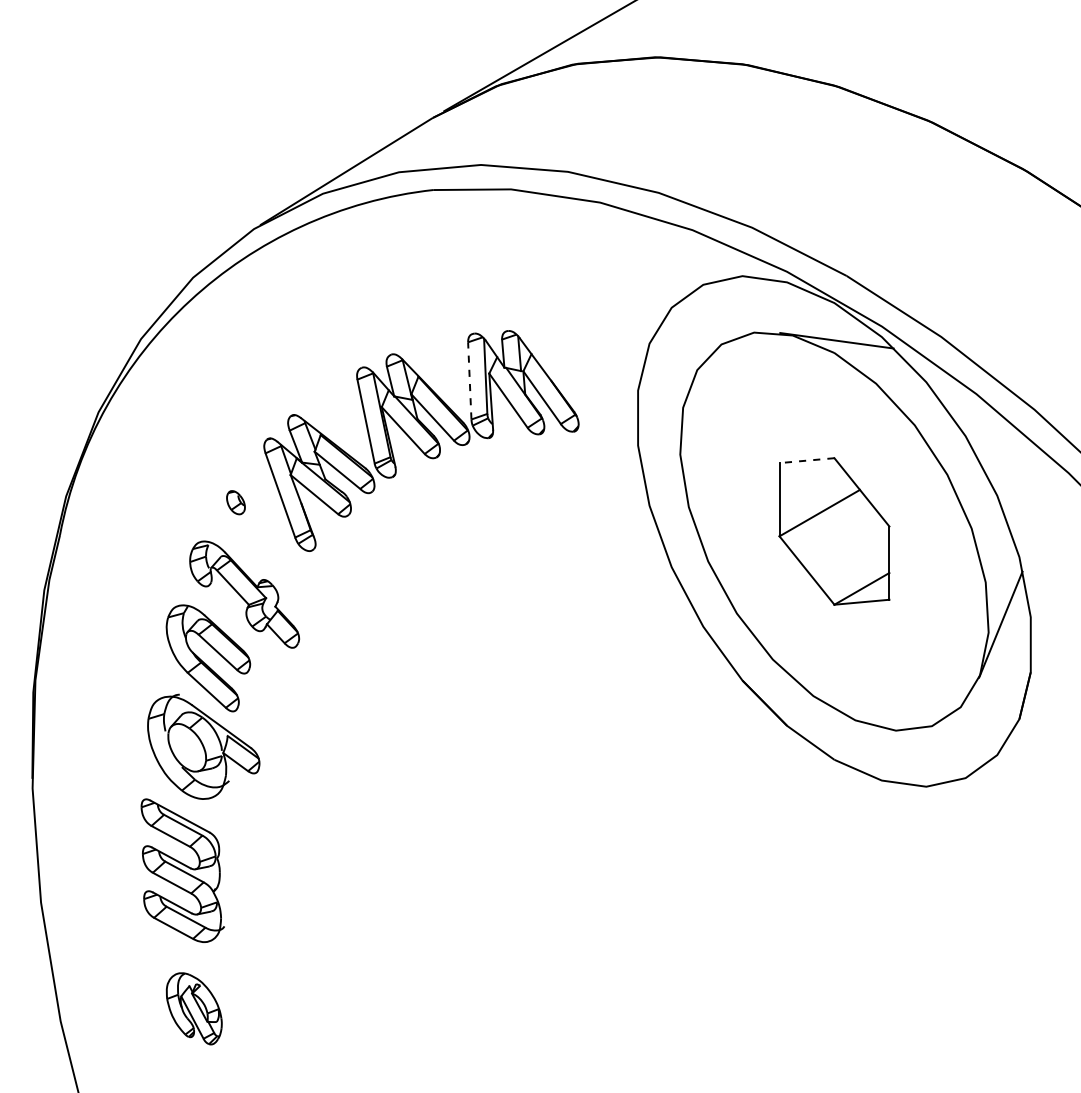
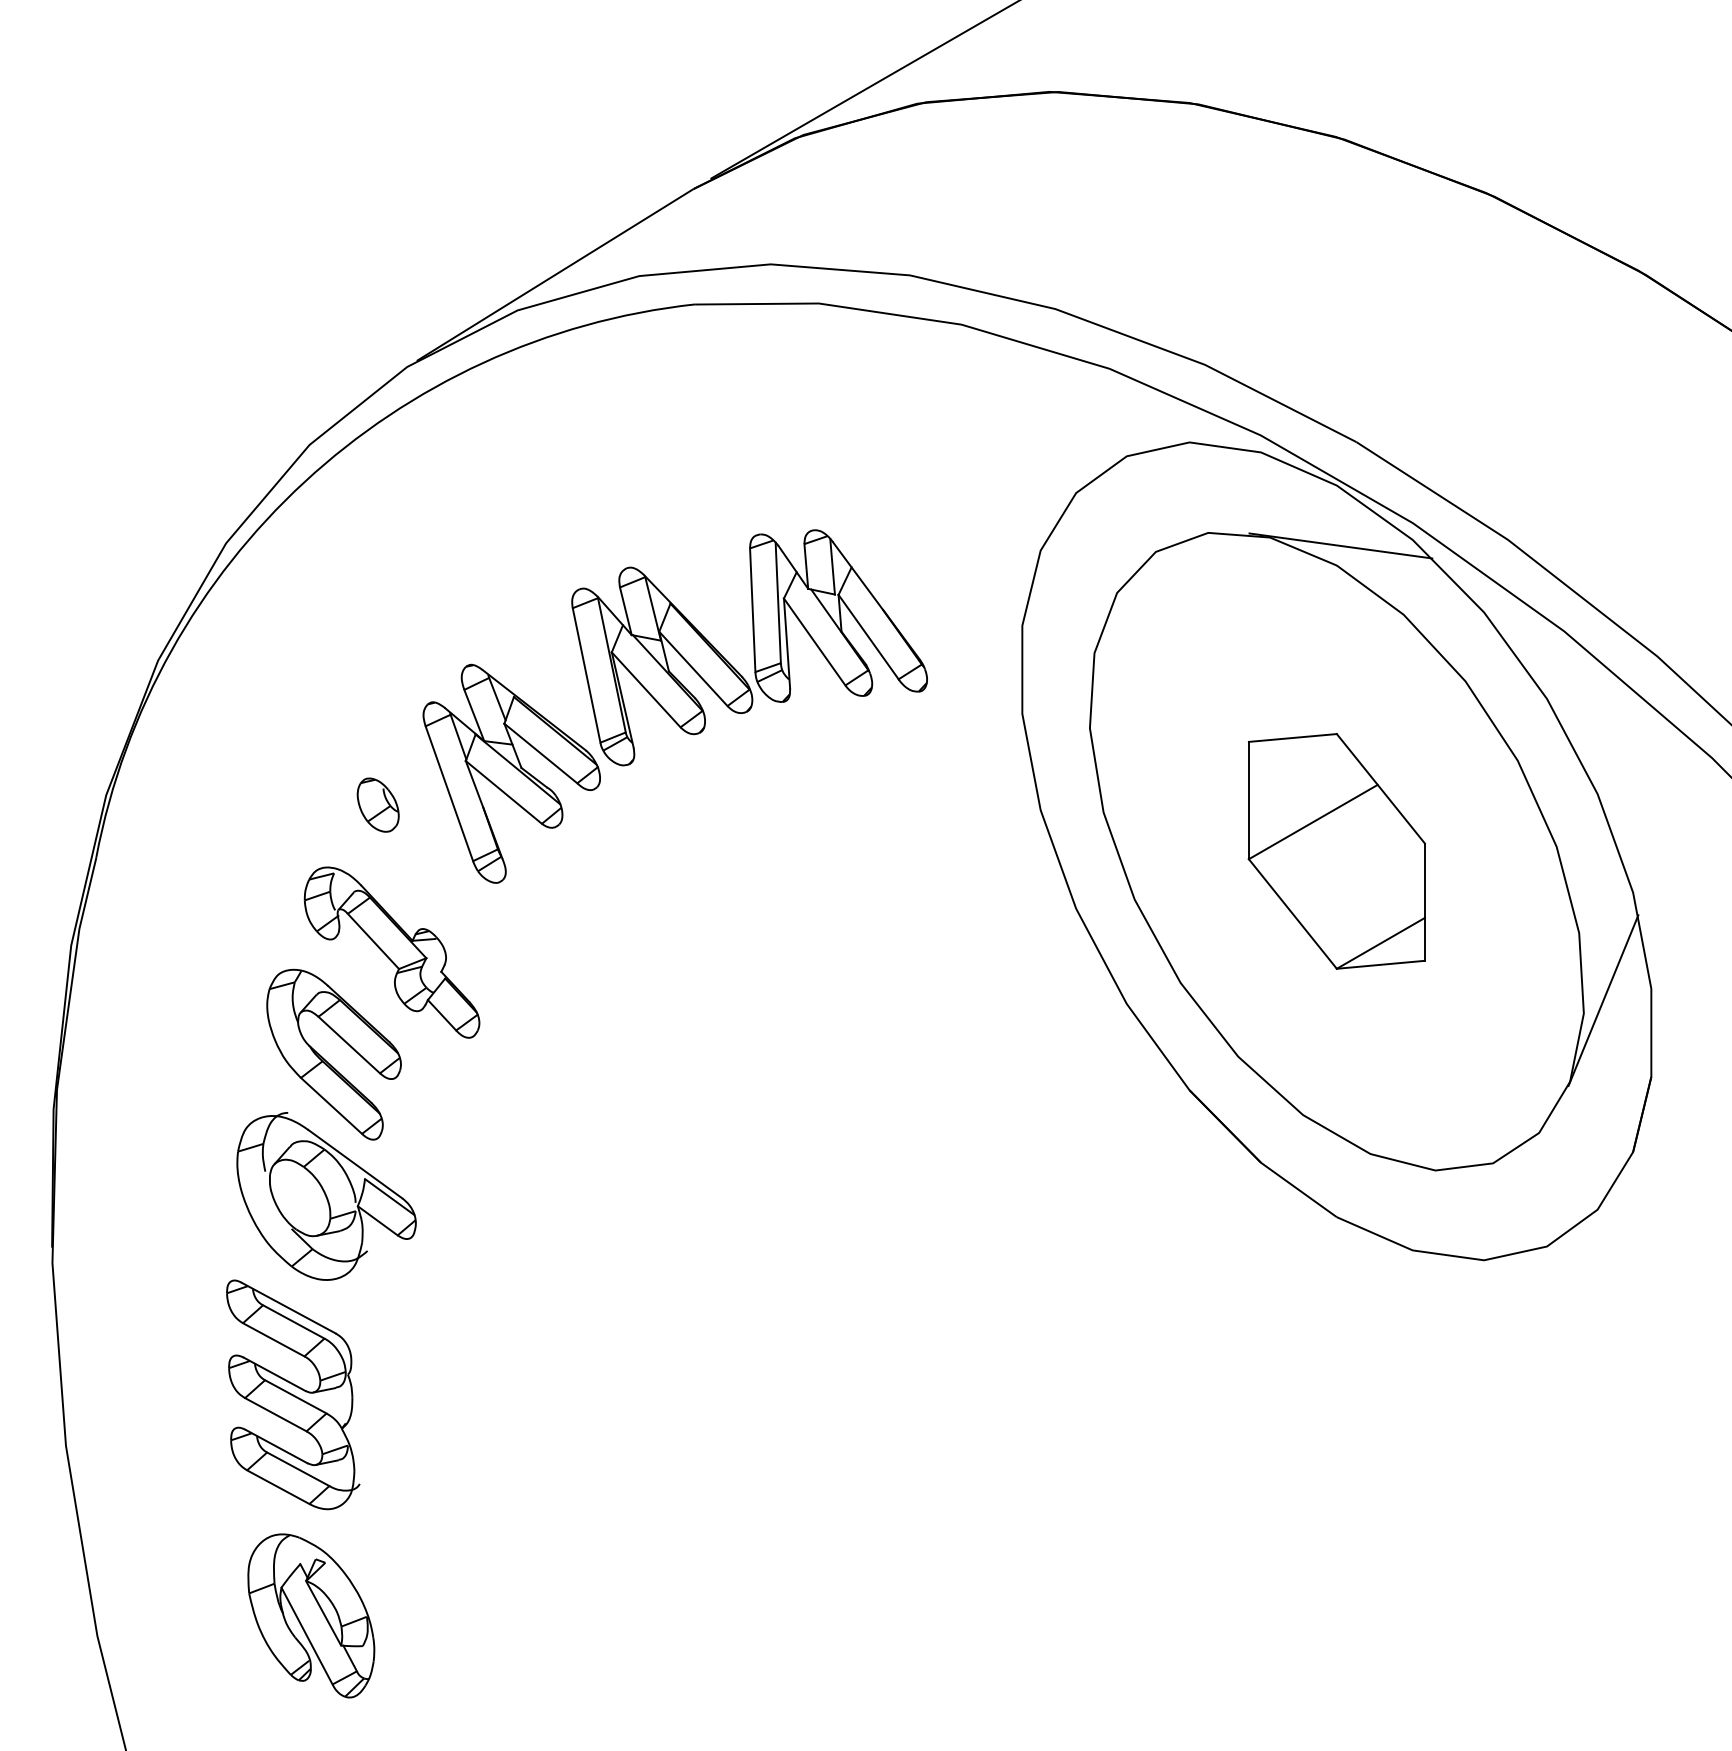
line: (469, 380) -> (752, 609), dashed -> solid
line: (806, 460) -> (1292, 737), dashed -> solid
part: (235, 502) -> (377, 805), size x1.43
part: (194, 1008) -> (311, 1615), size x1.43

